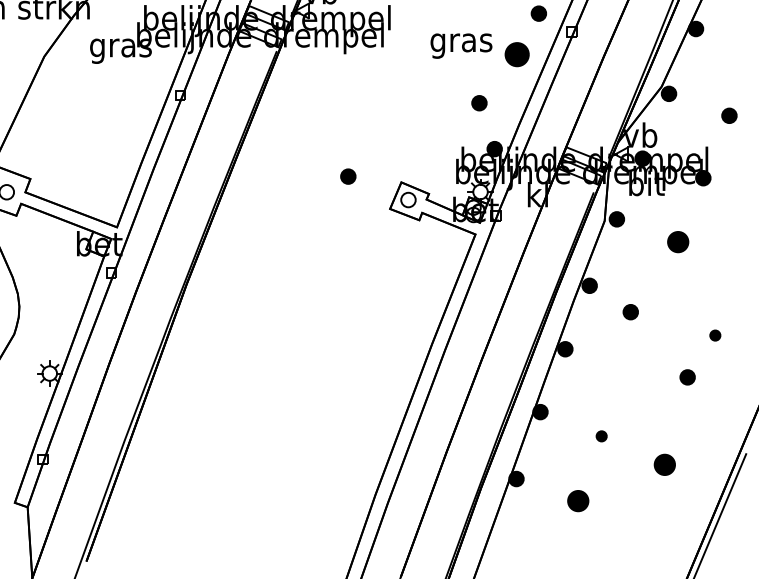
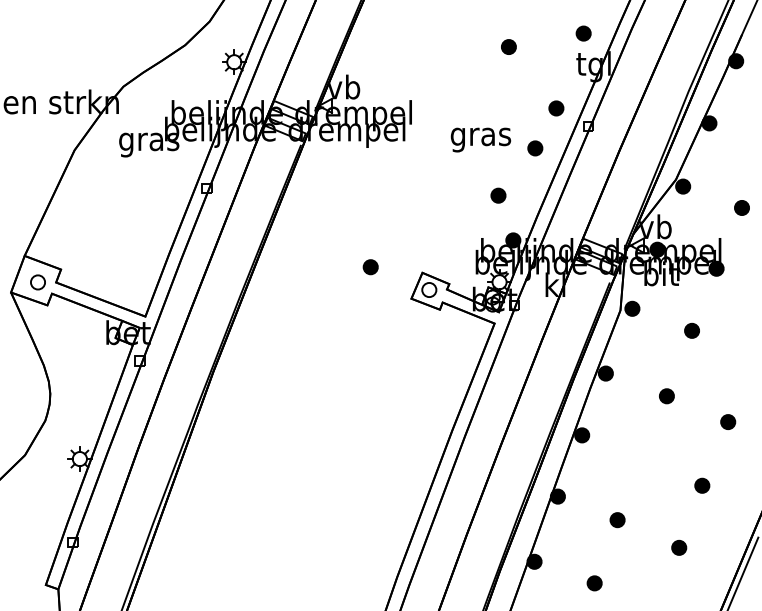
part: (517, 54) -> (535, 148), size x0.62
part: (677, 241) -> (691, 330), size x0.71
part: (630, 312) -> (666, 396), moved
part: (715, 335) -> (728, 421), size x1.43
part: (687, 377) -> (702, 485), moved
part: (601, 436) -> (617, 520), size x1.43
part: (665, 464) -> (679, 547), size x0.71
part: (578, 501) -> (594, 583), size x0.71

